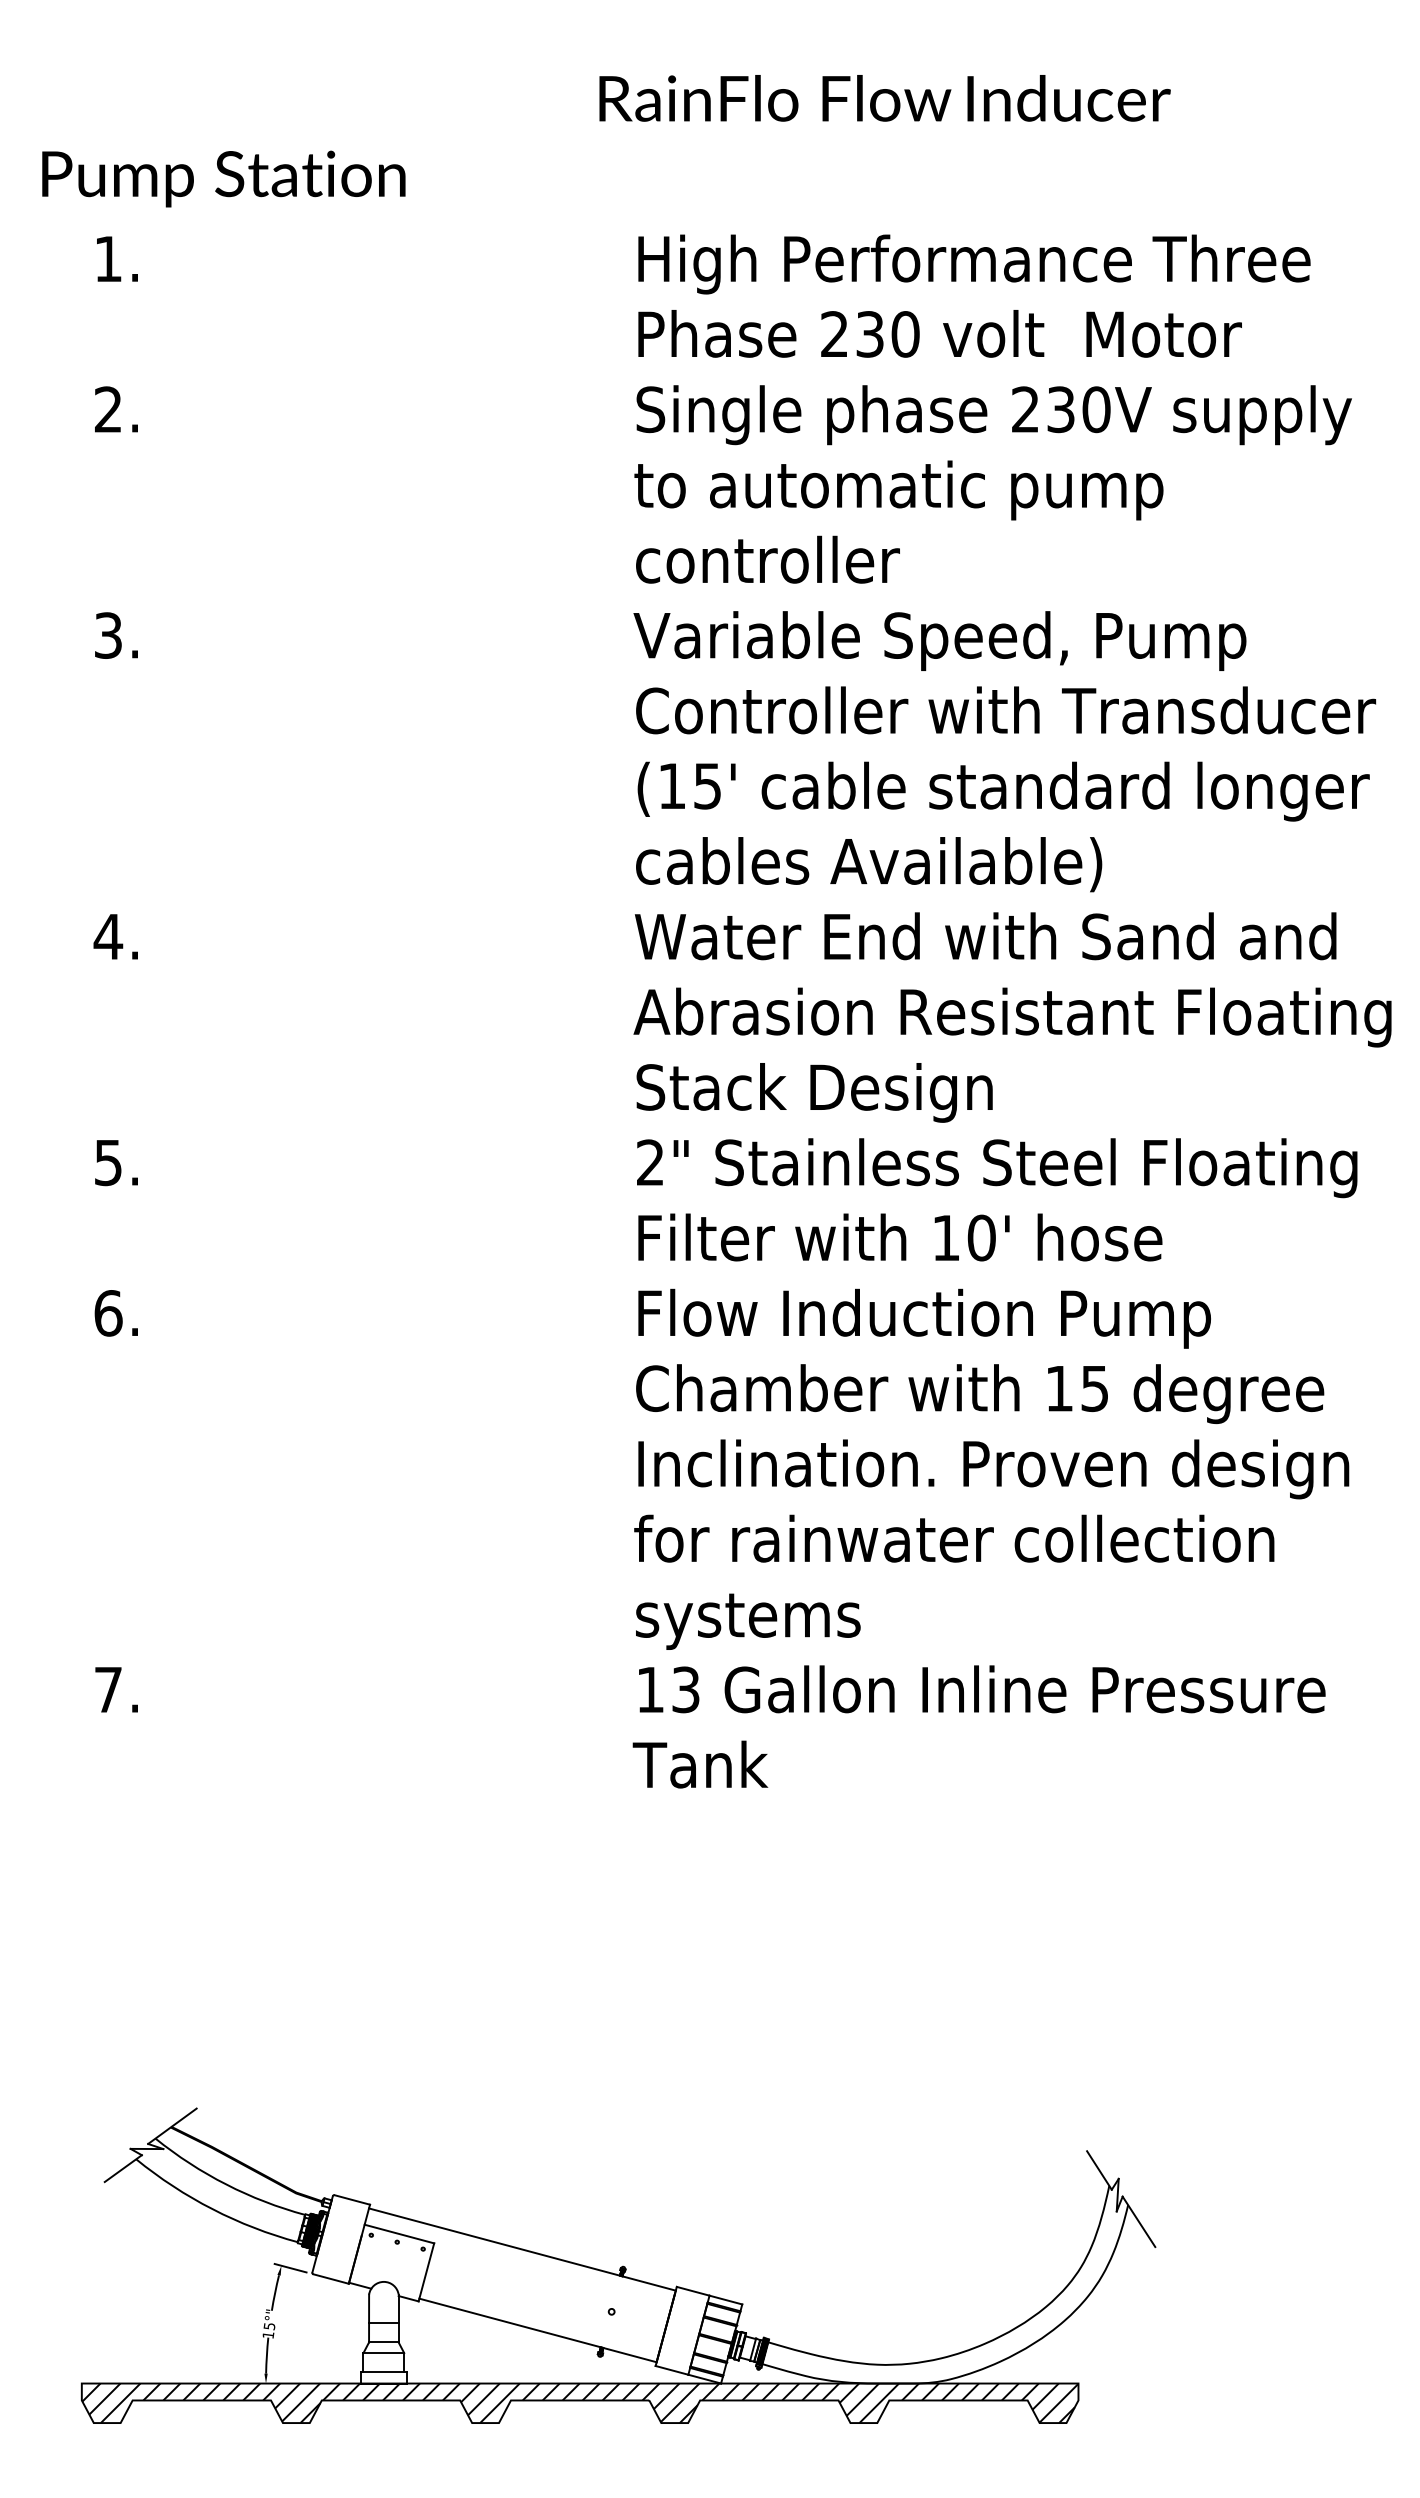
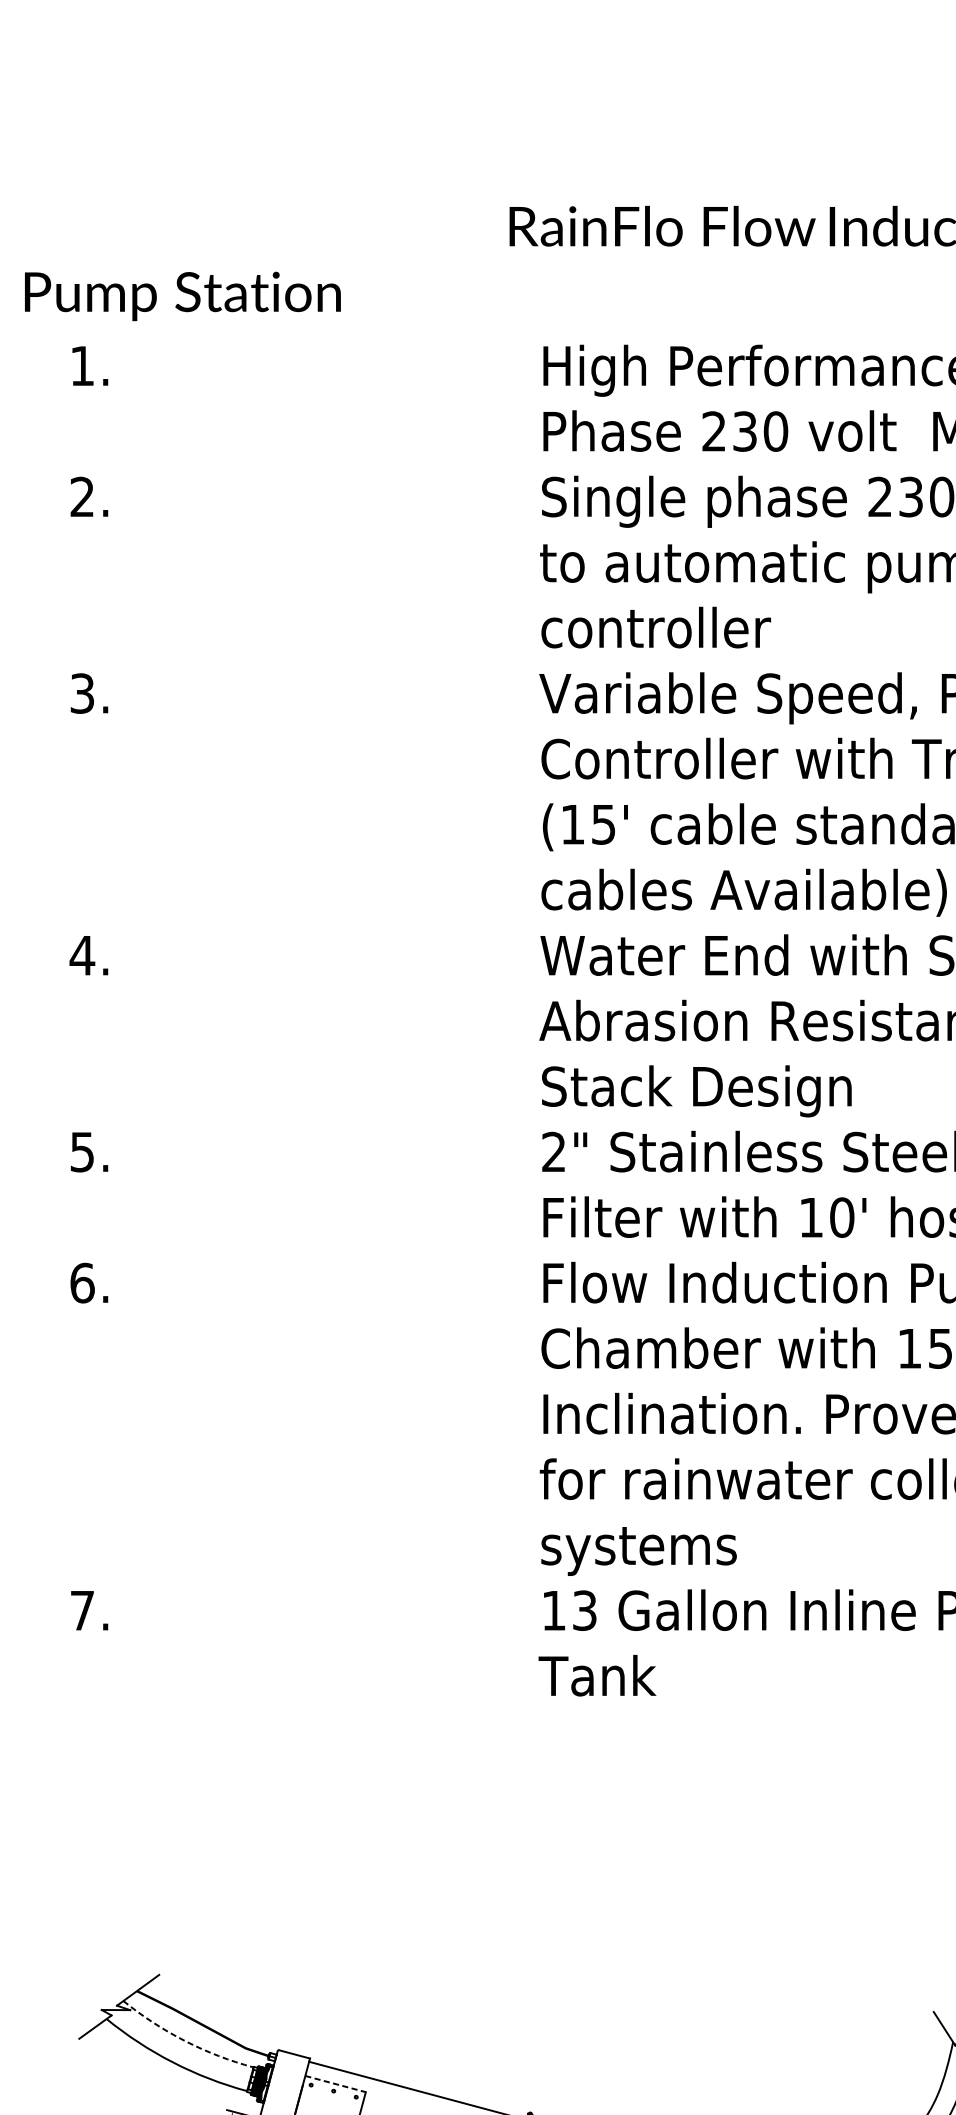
arc: (226, 2184) -> (185, 2040), solid -> dashed
line: (399, 2234) -> (335, 2084), solid -> dashed

